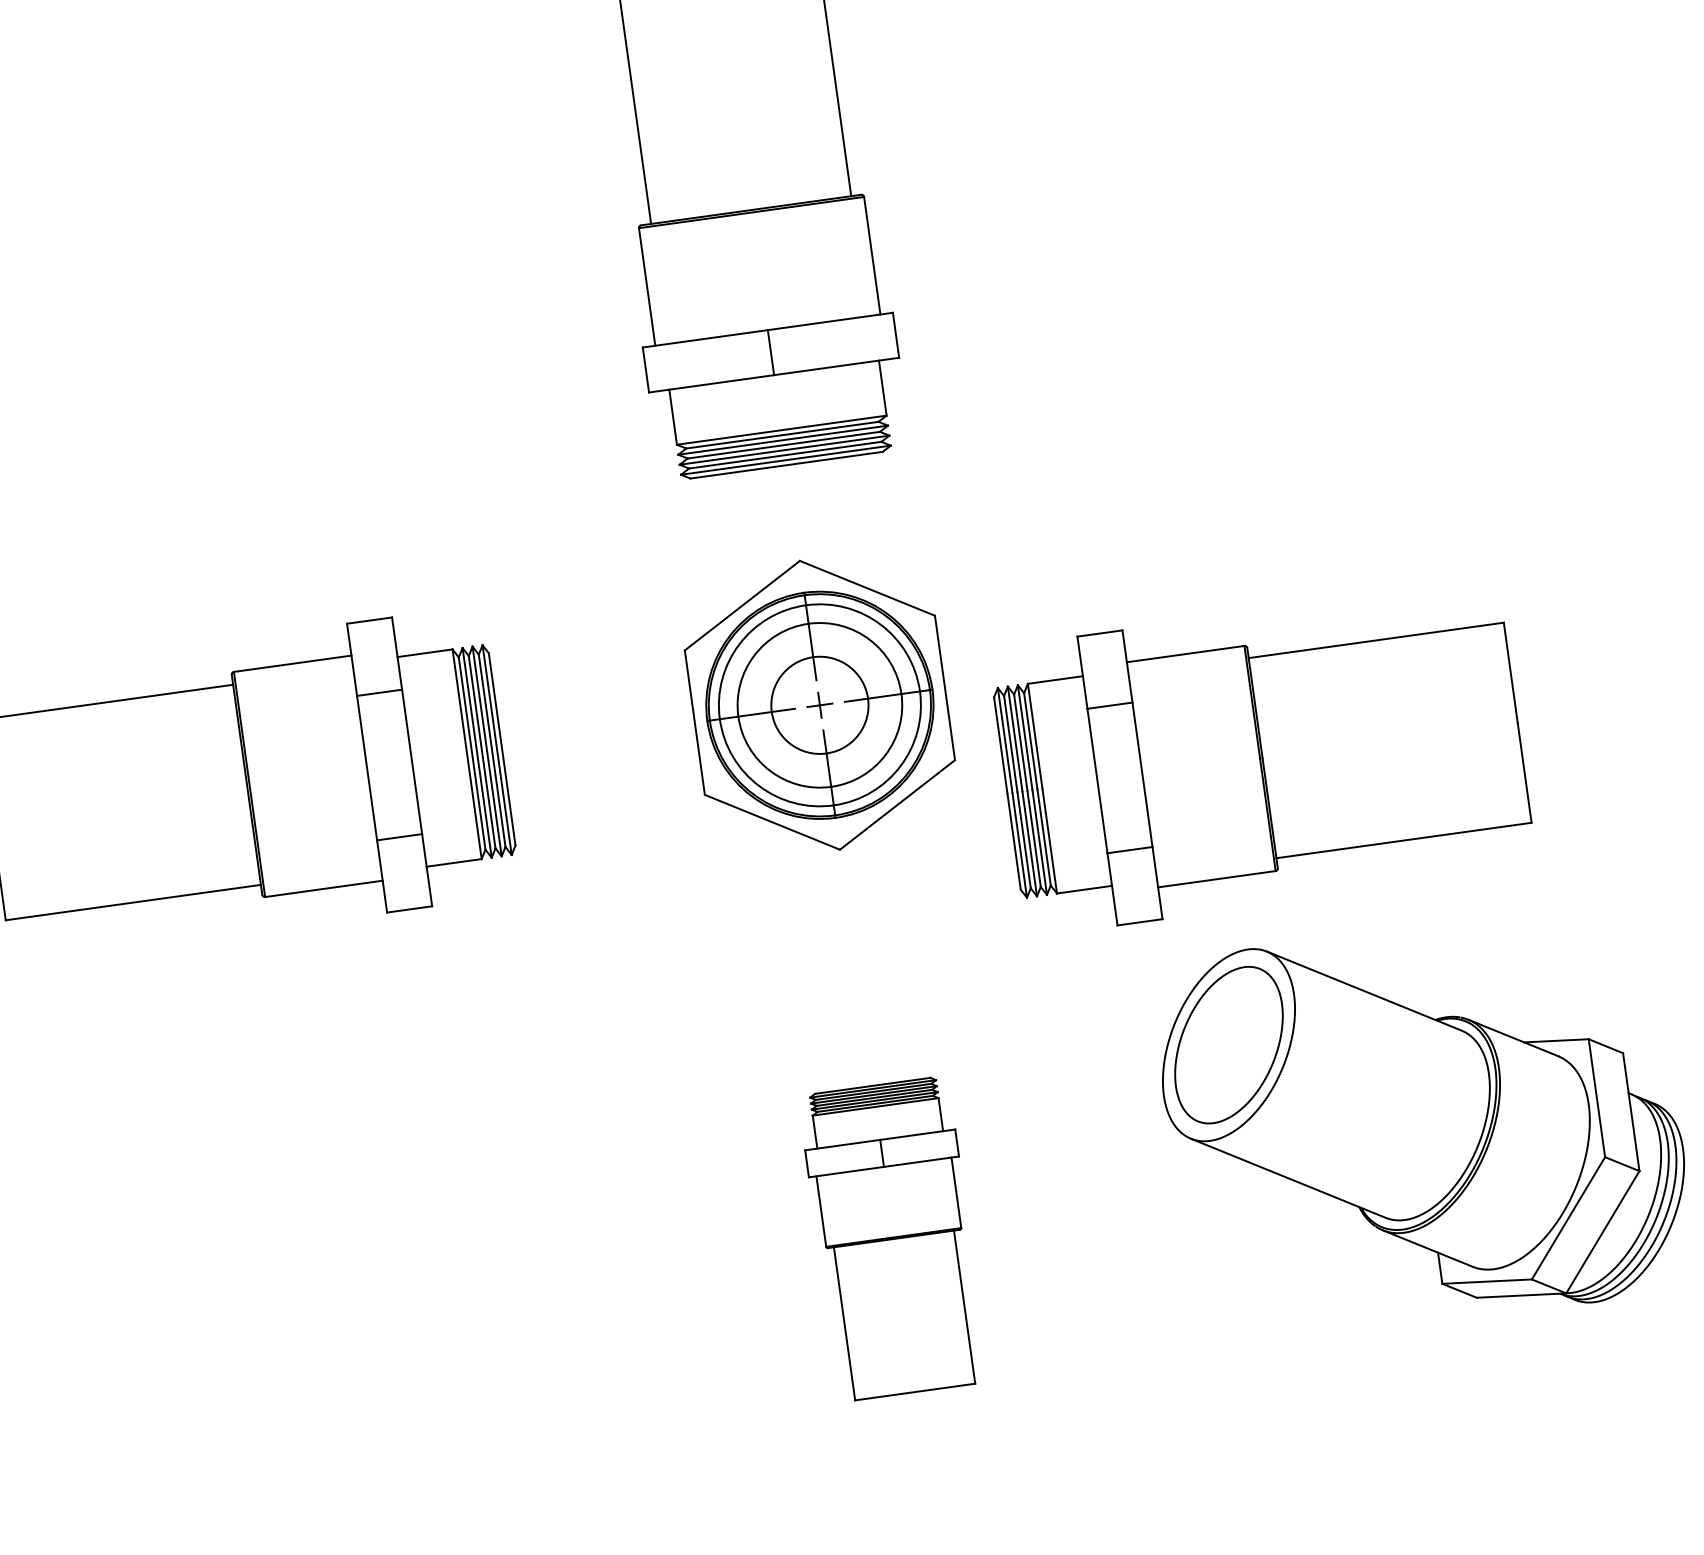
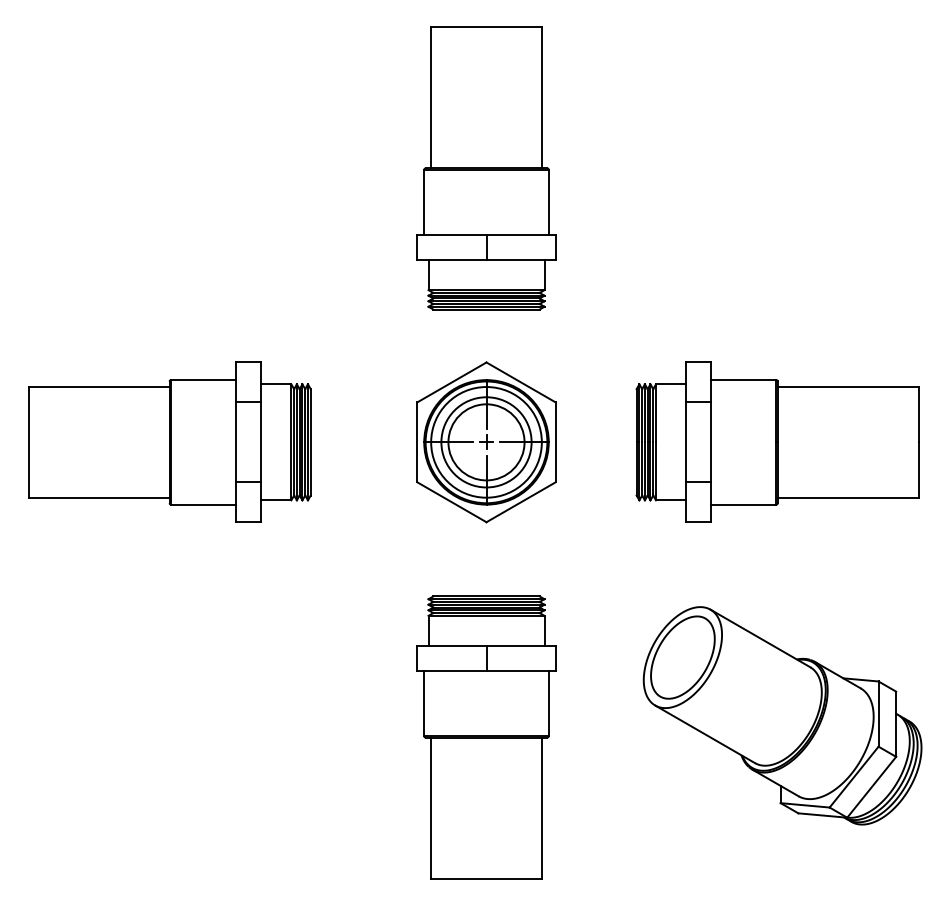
circle: (819, 705) -> (486, 442), size x1.43
part: (1261, 756) -> (777, 441), moved
part: (893, 1238) -> (486, 737), size x1.67

